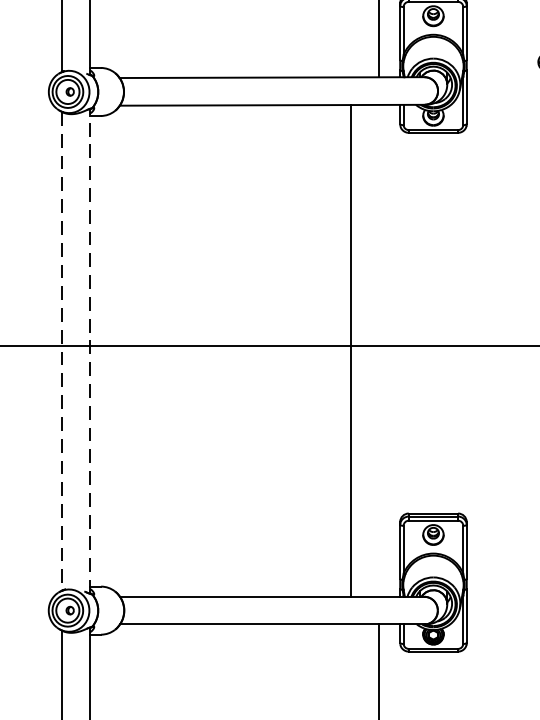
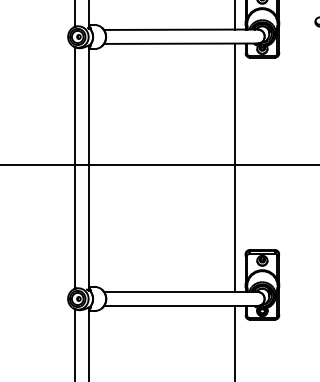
line: (61, 350) -> (74, 167), dashed -> solid
line: (89, 350) -> (88, 167), dashed -> solid
line: (350, 350) -> (234, 167), moved

